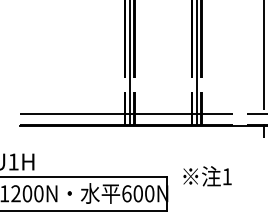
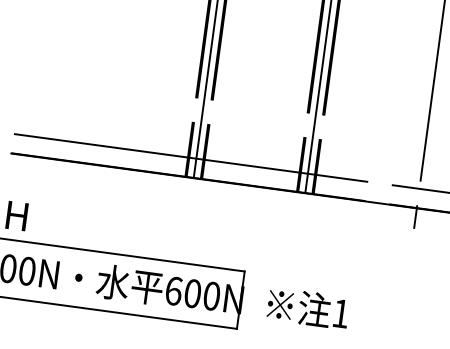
text: (207, 176) -> (308, 308), moved

